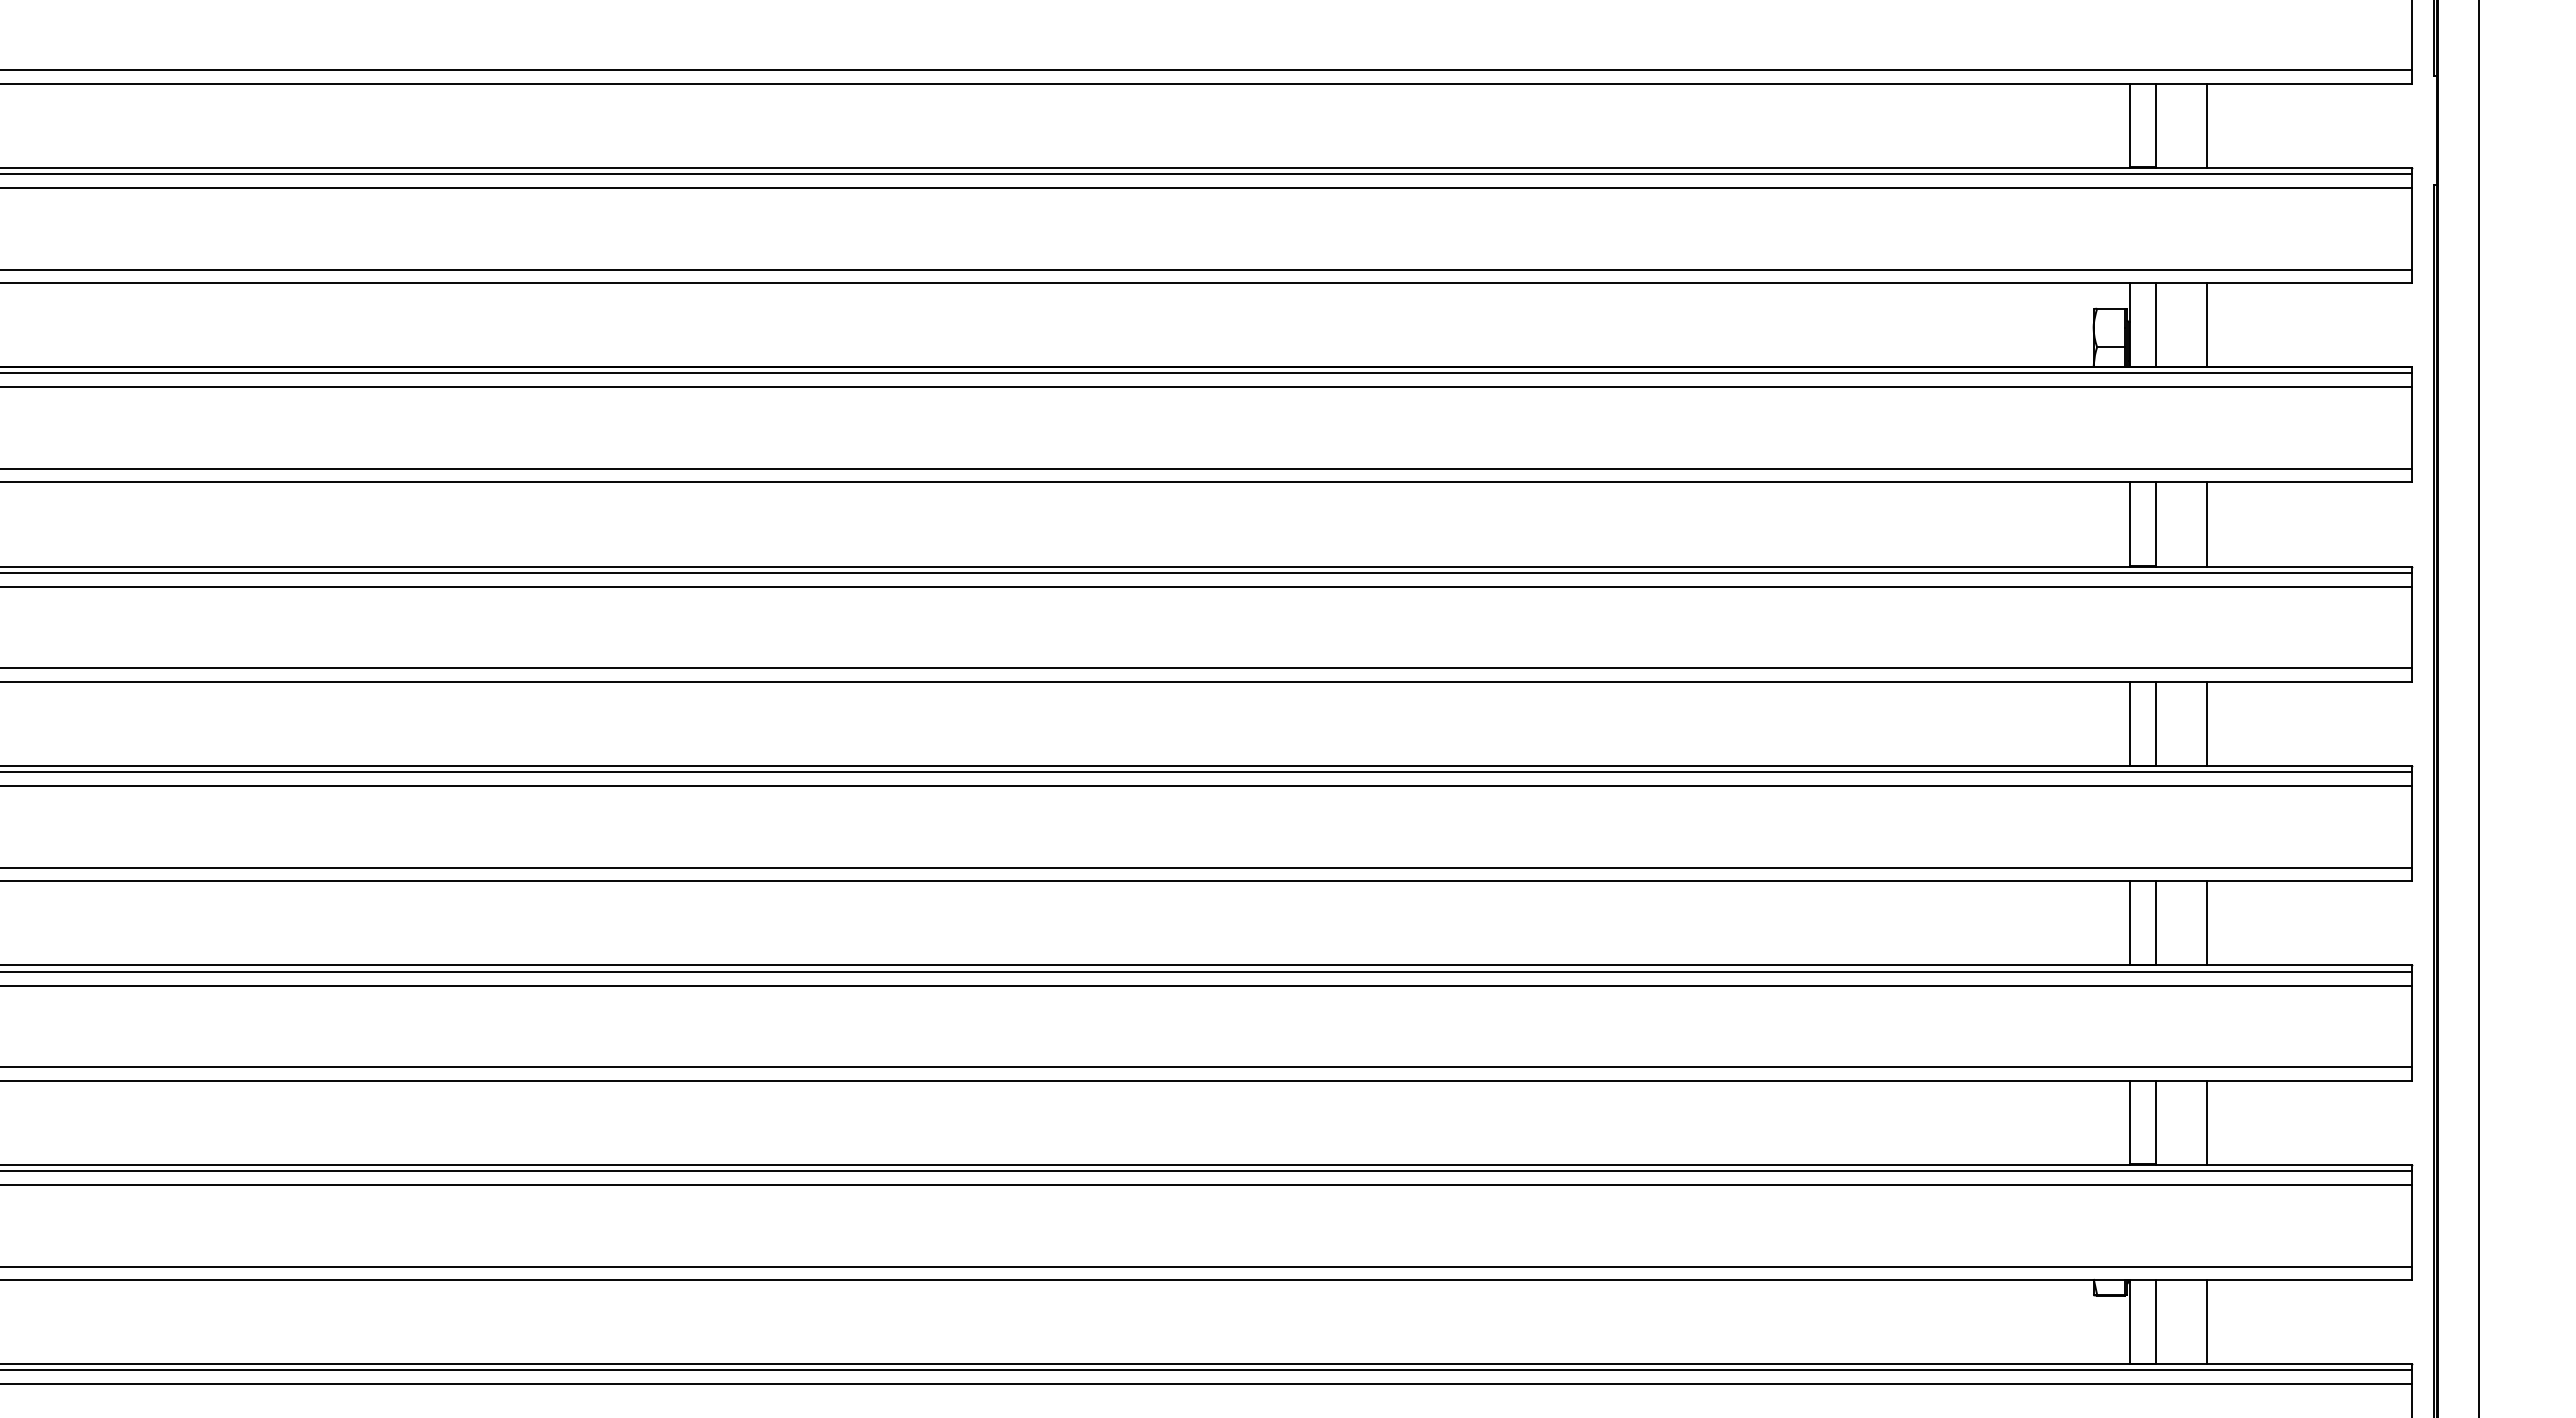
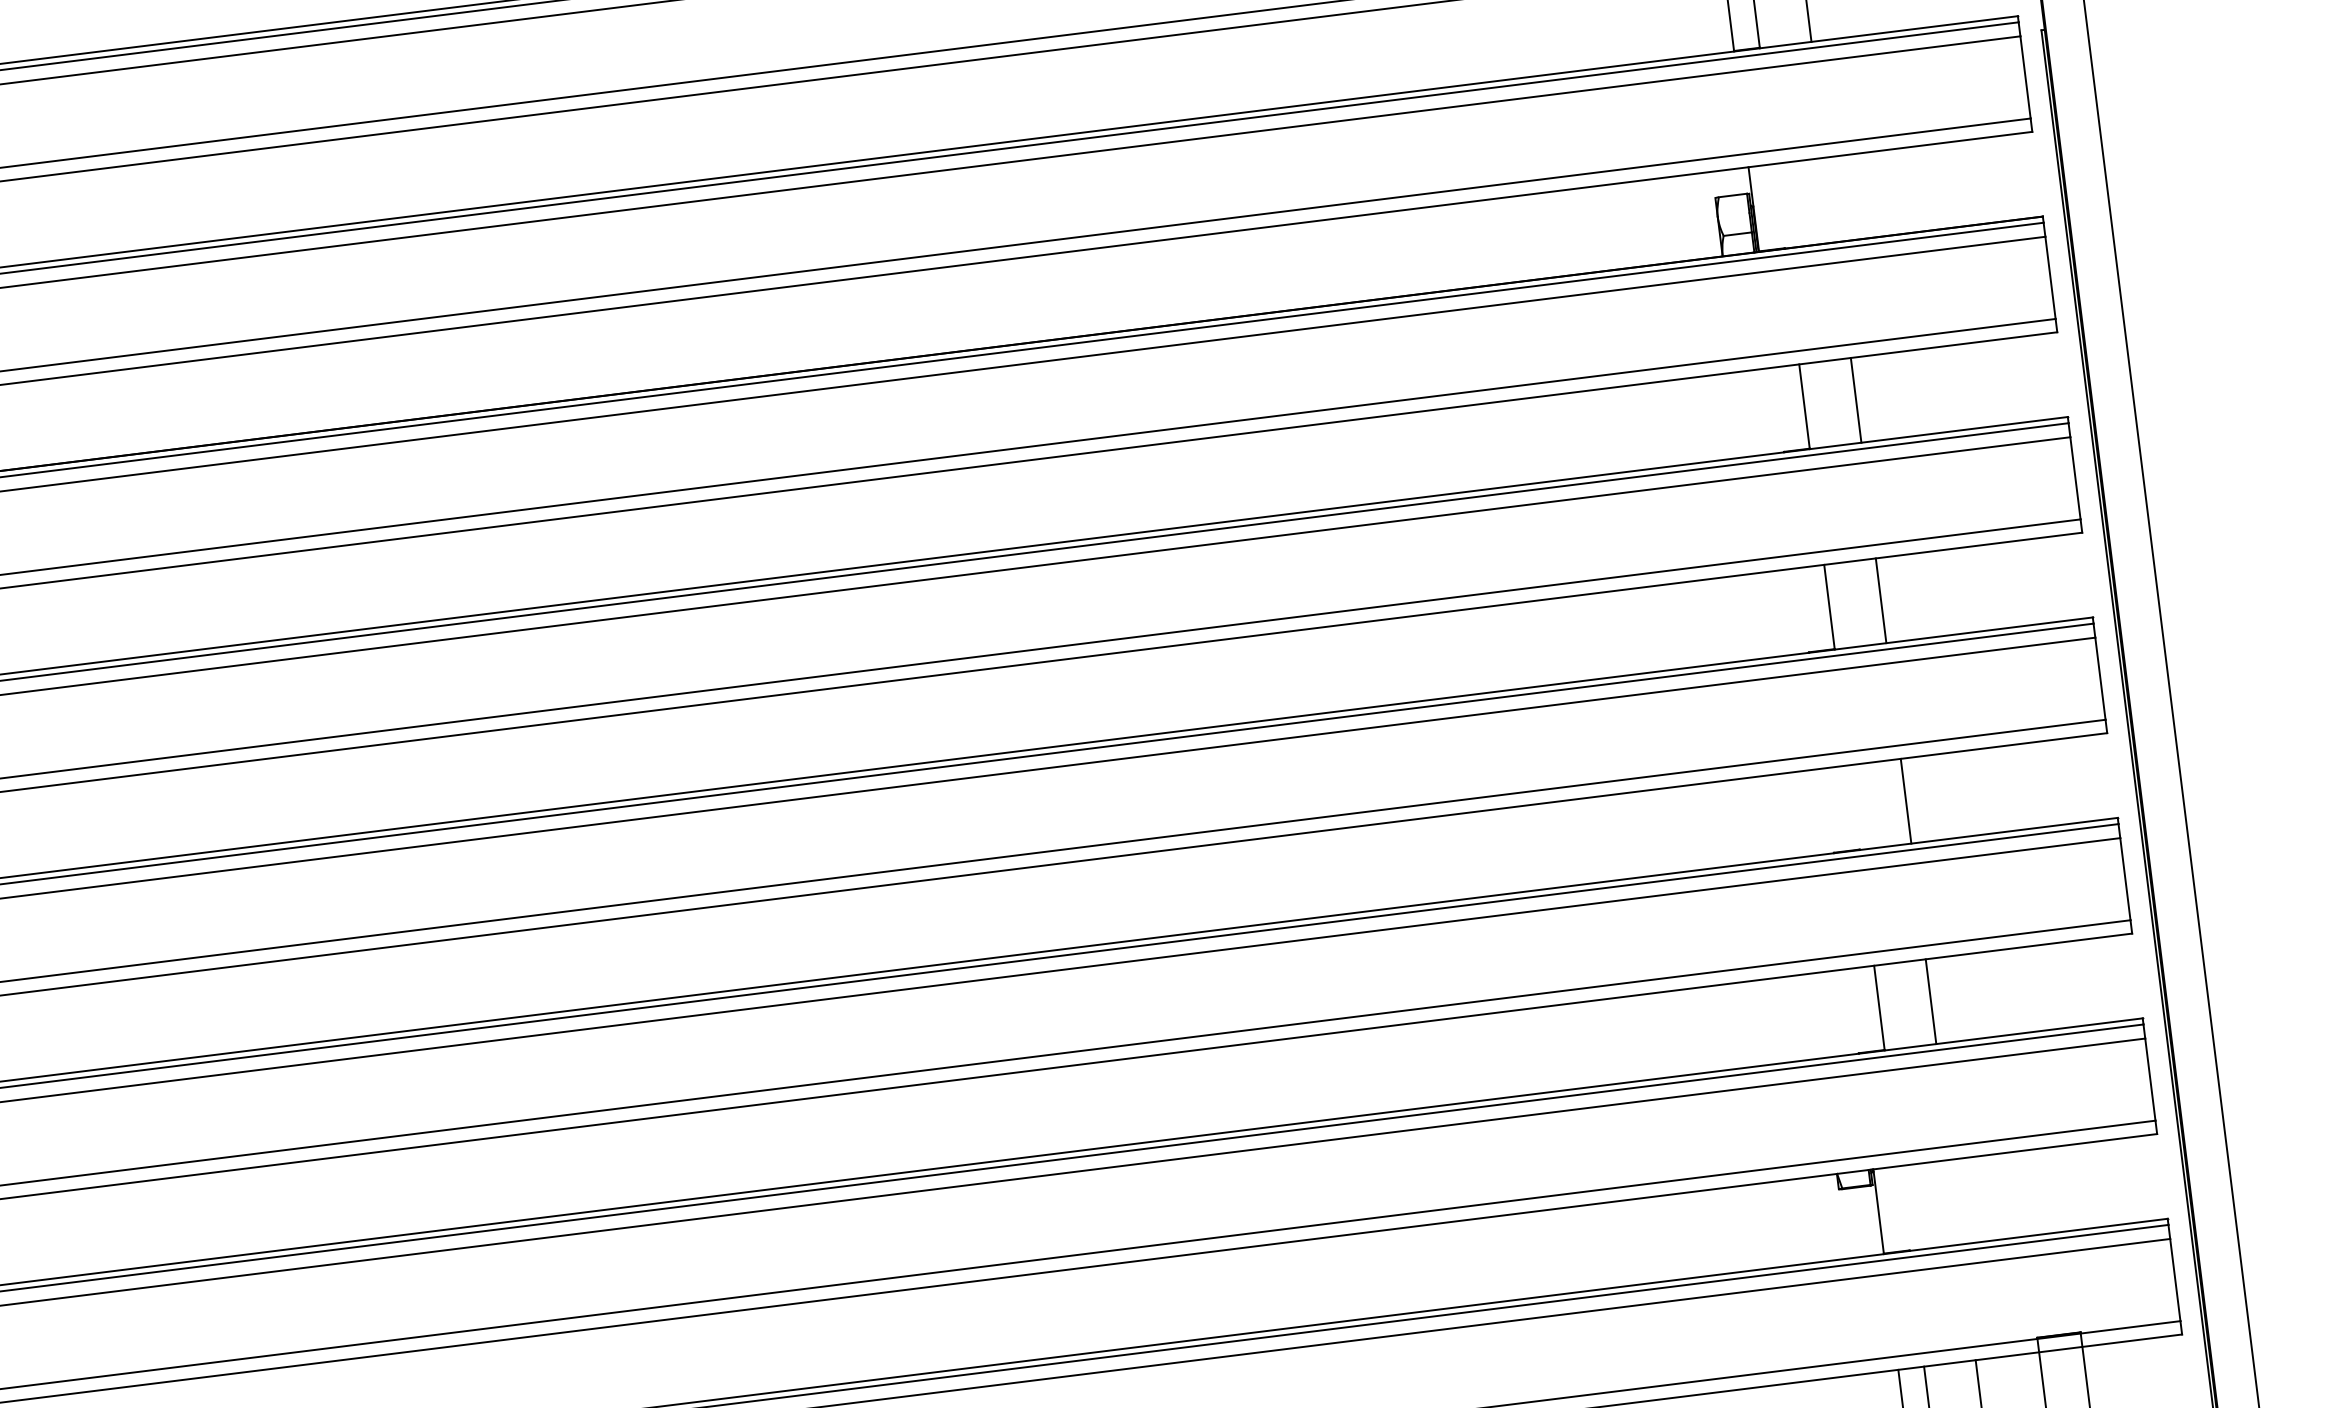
line: (2155, 324) -> (1779, 205), removed
line: (2206, 324) -> (1830, 199), removed
line: (2129, 524) -> (1778, 410), removed
line: (2129, 723) -> (1803, 610), removed
line: (2129, 922) -> (1828, 810), removed
line: (2155, 922) -> (1854, 806), removed
line: (2129, 1122) -> (1853, 1011), removed
line: (2155, 1321) -> (1904, 1207), removed
line: (2206, 1321) -> (1955, 1201), removed

